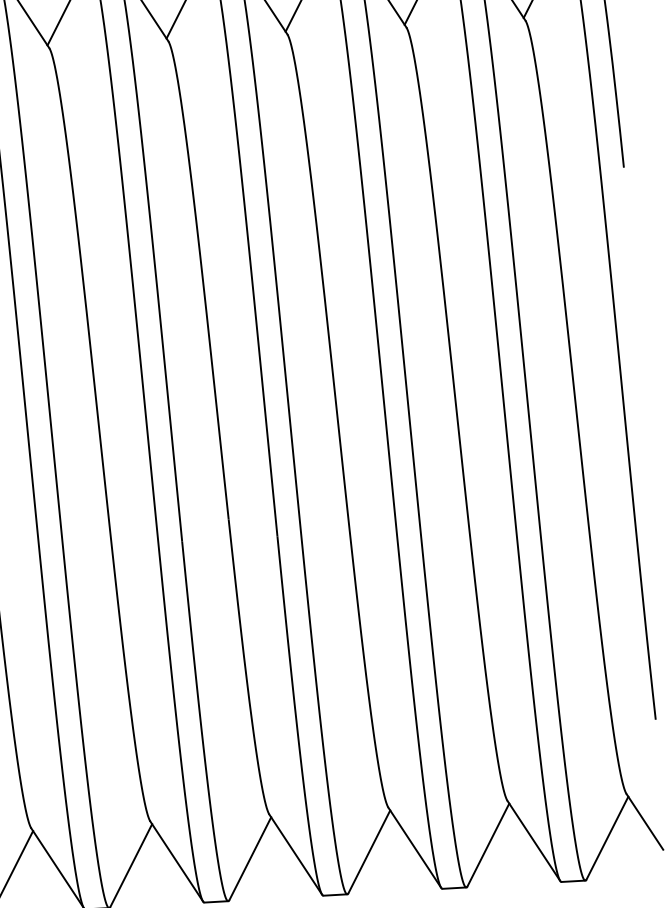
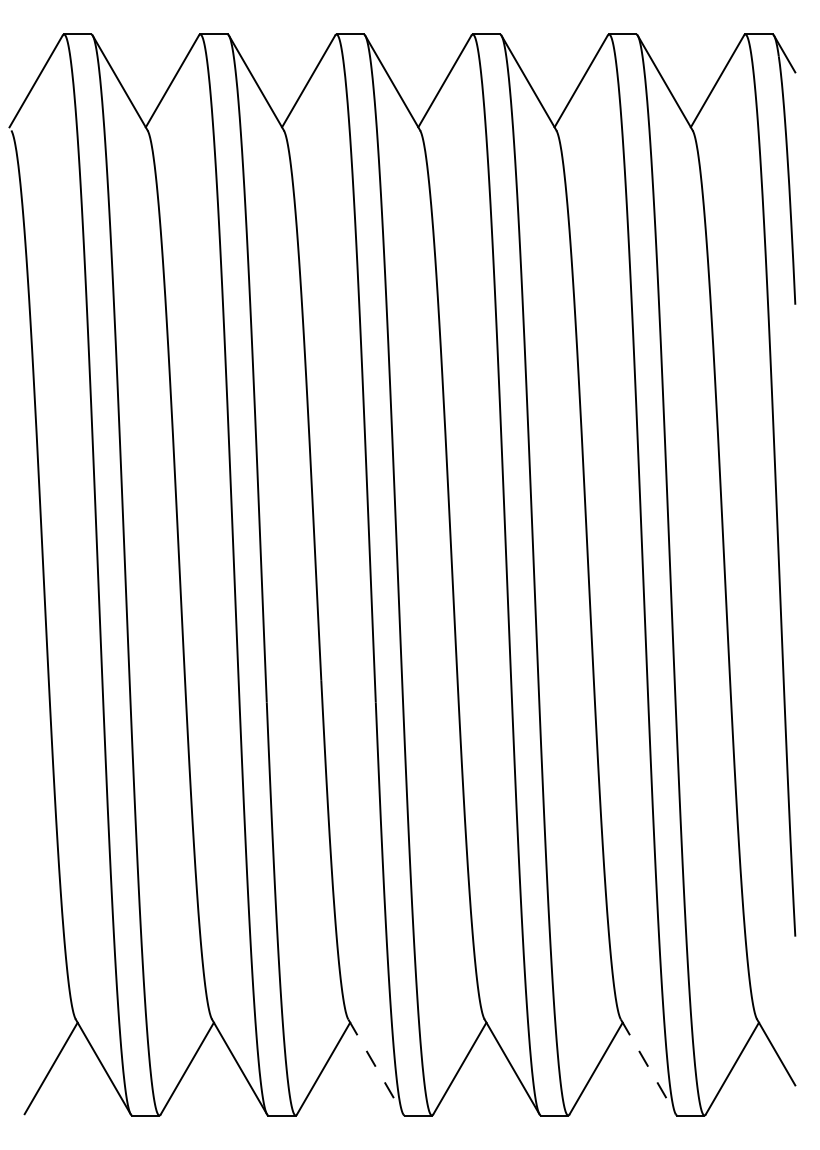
line: (534, 840) -> (648, 1066), solid -> dashed
line: (295, 854) -> (375, 1066), solid -> dashed

